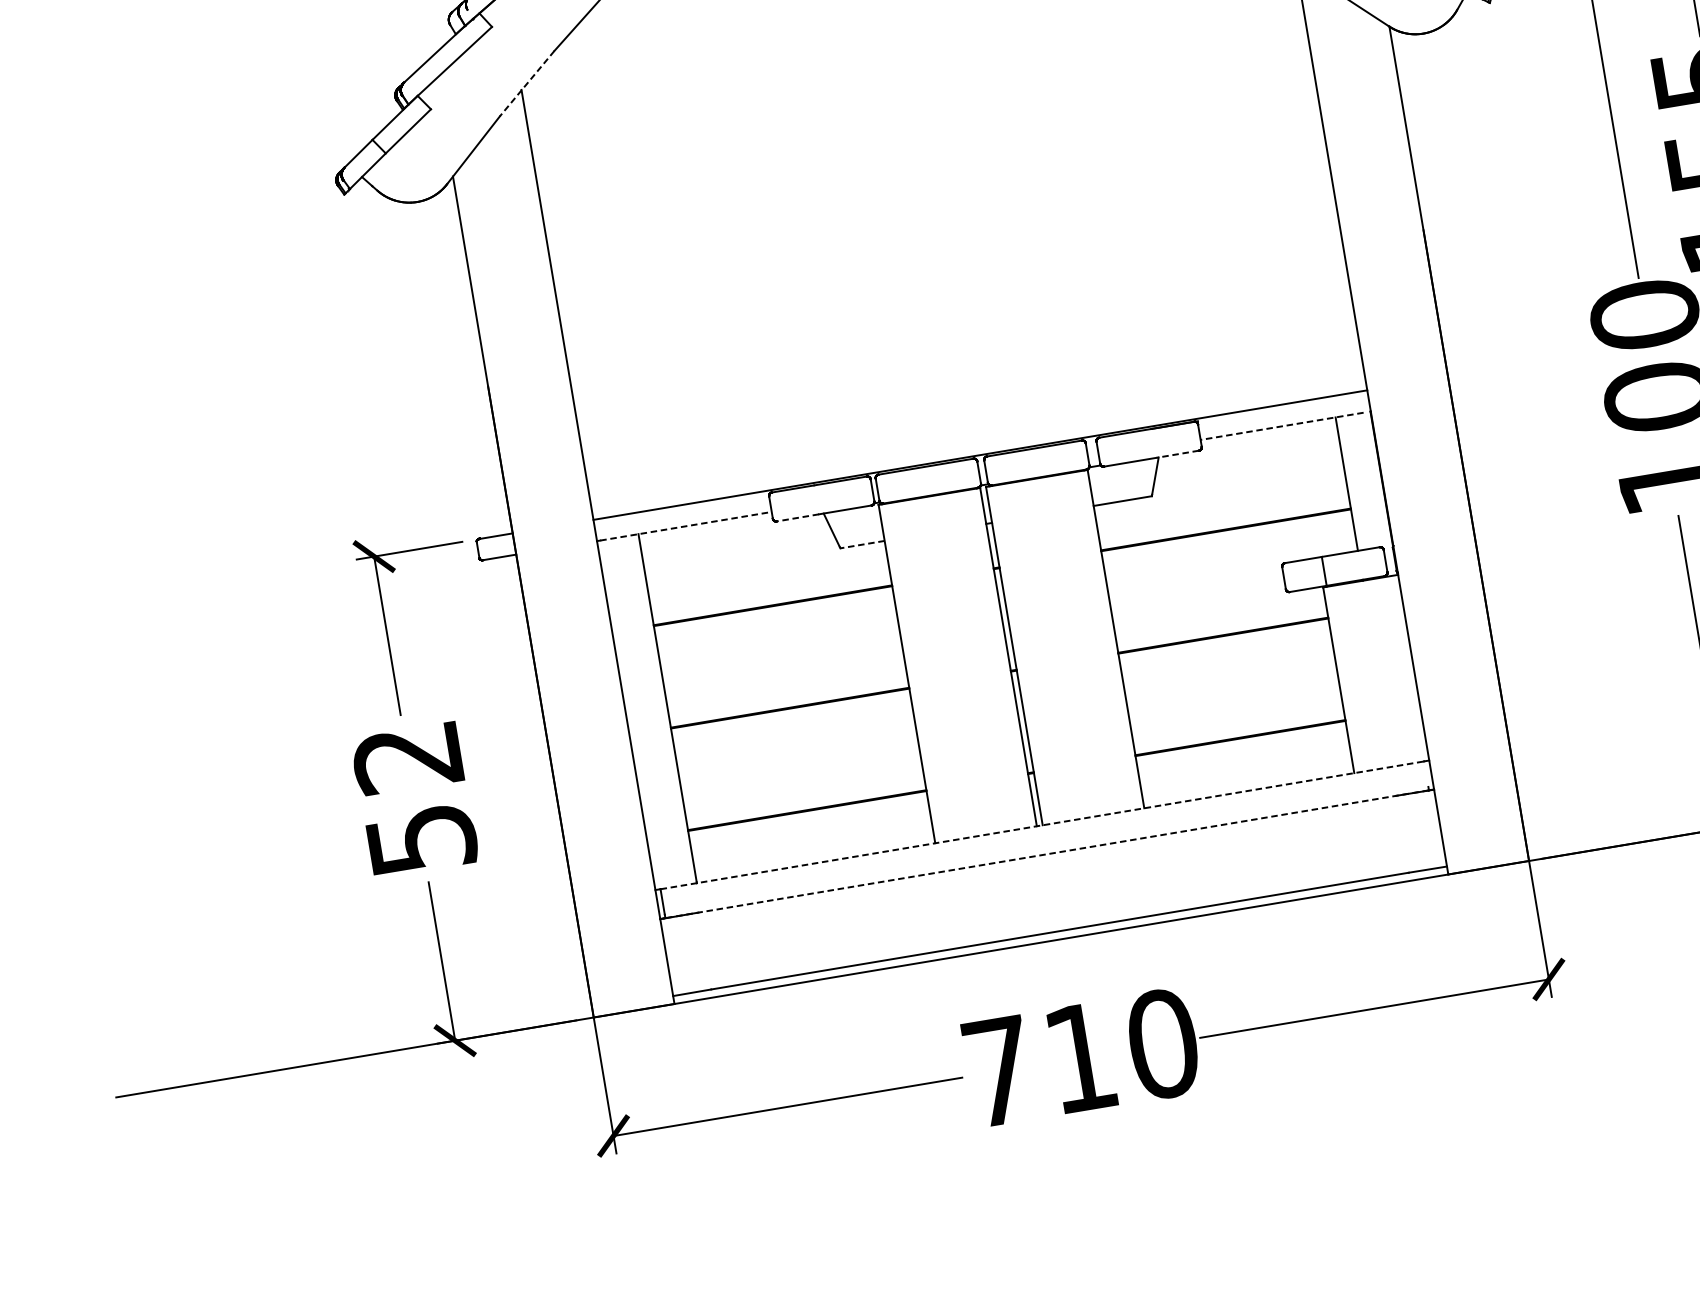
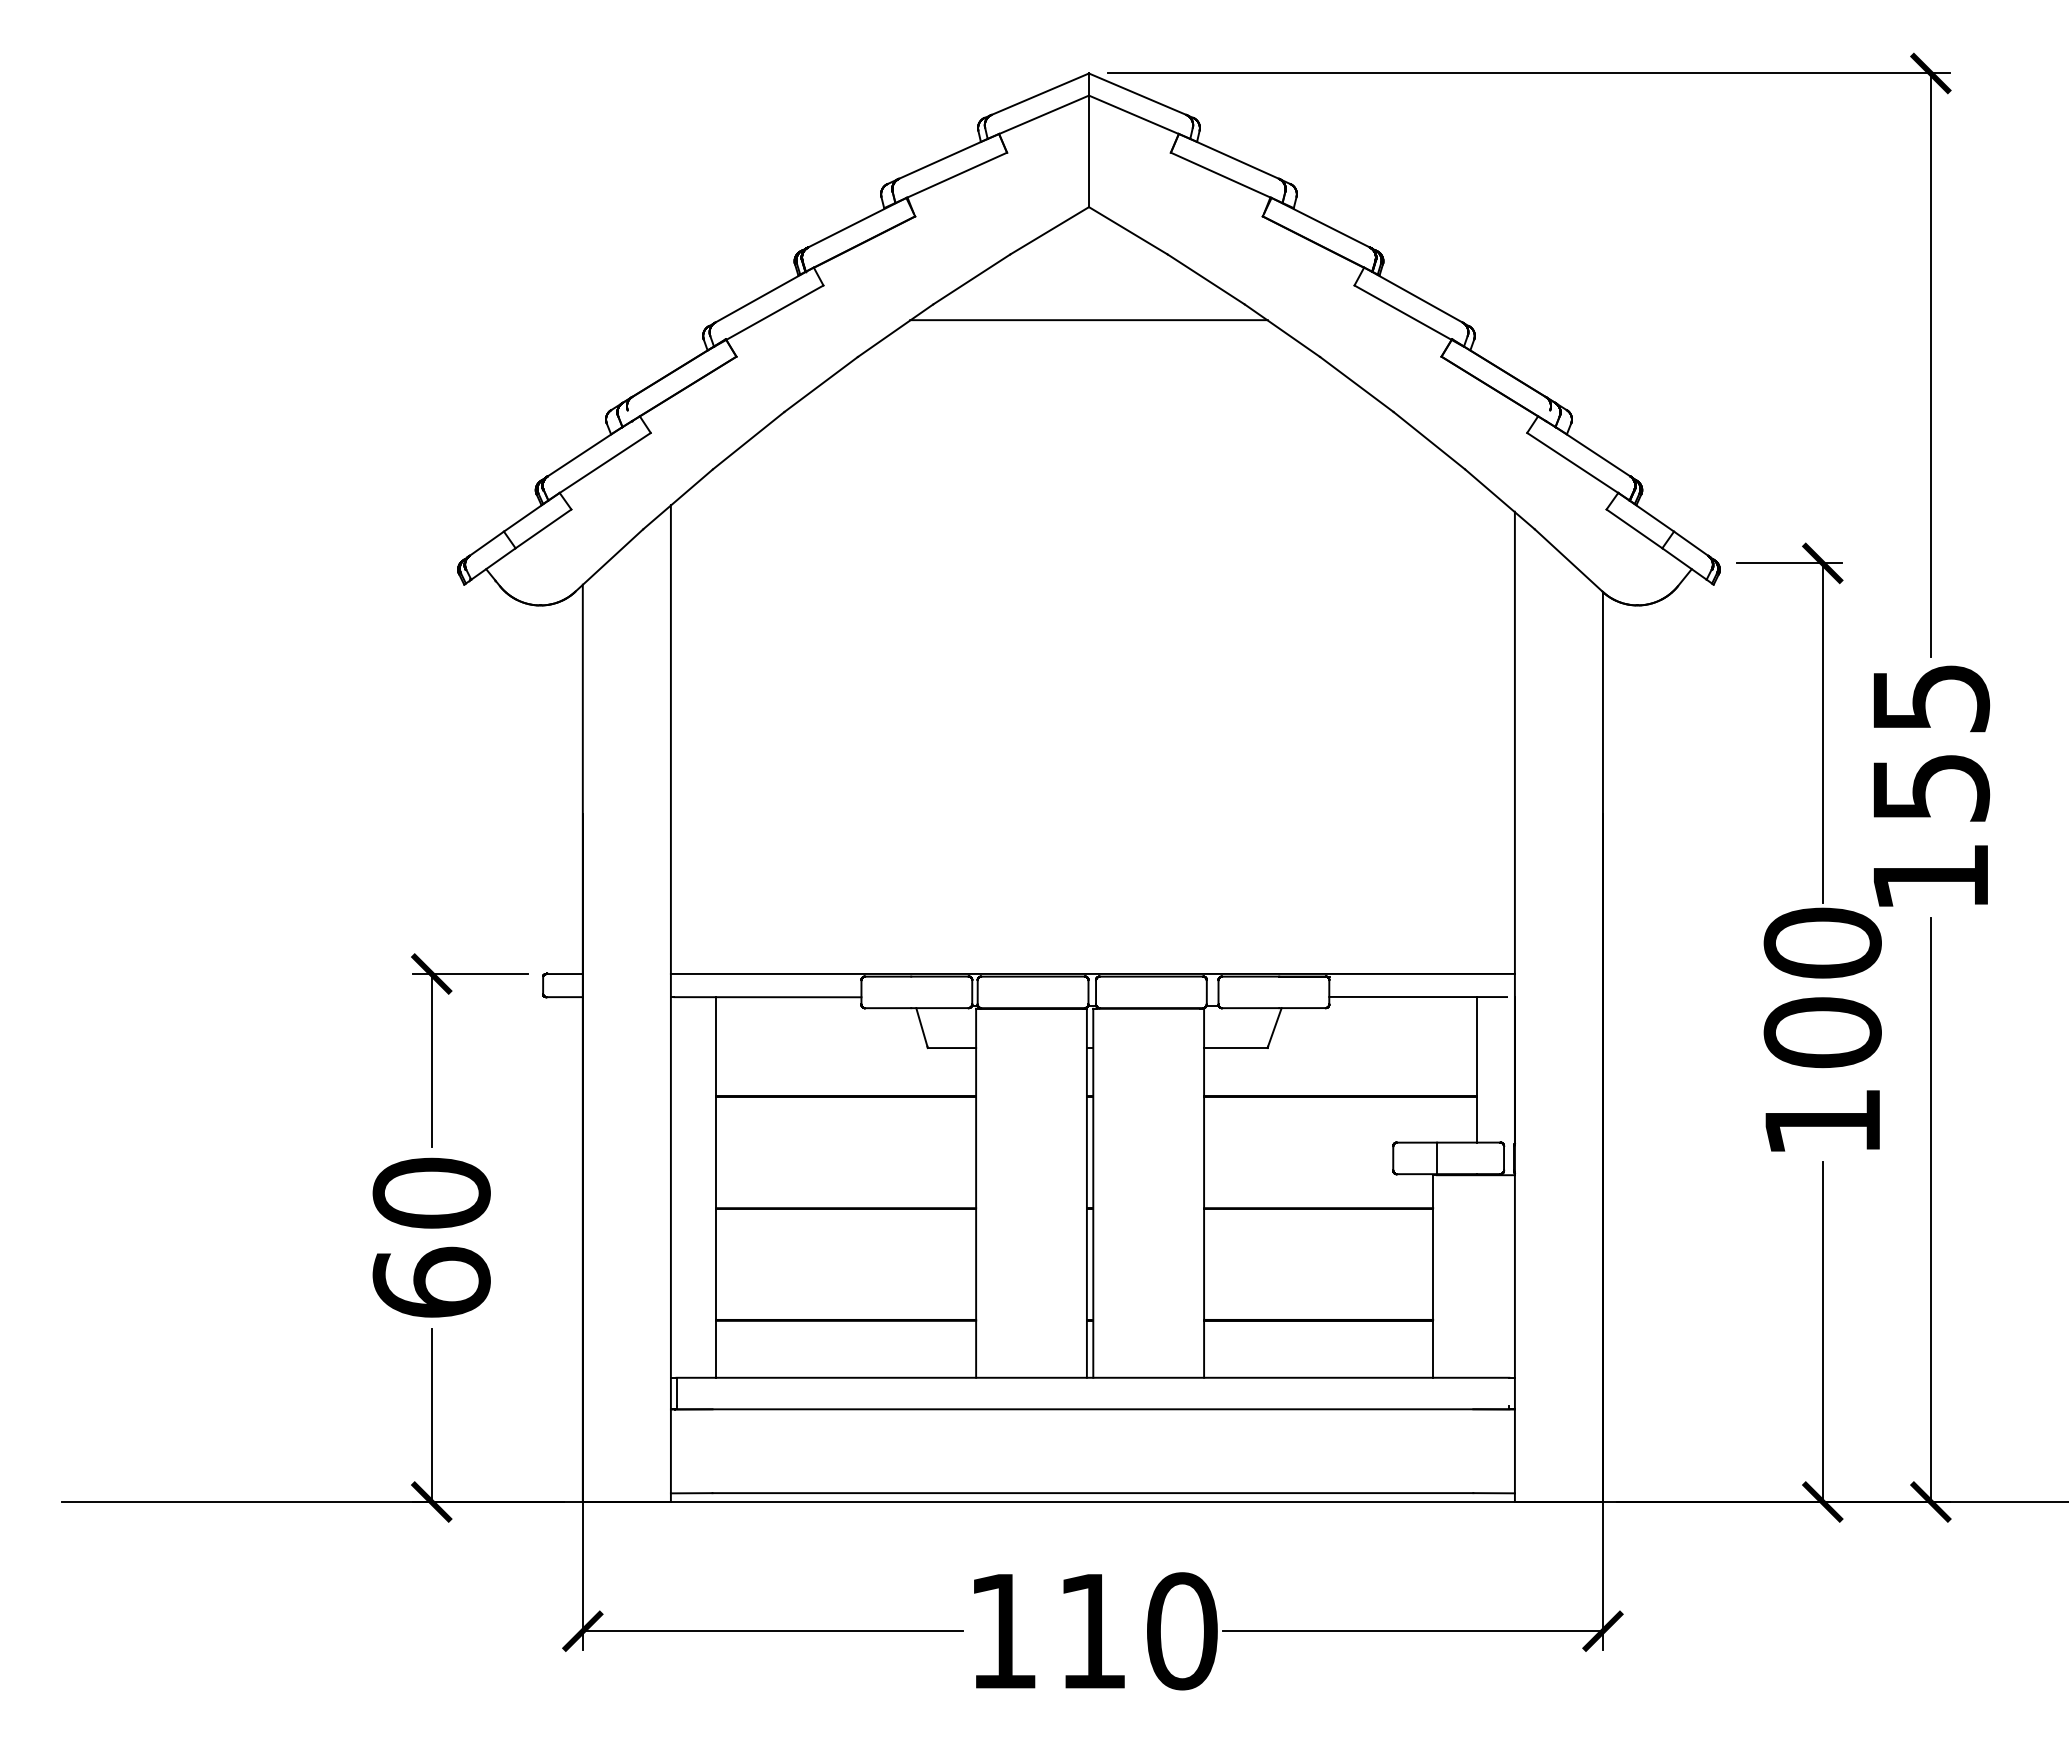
line: (527, 83) -> (678, 499), dashed -> solid
line: (1282, 426) -> (1418, 997), dashed -> solid
line: (1176, 454) -> (1301, 1008), dashed -> solid
line: (797, 518) -> (887, 1008), dashed -> solid
line: (685, 526) -> (767, 997), dashed -> solid
line: (862, 545) -> (951, 1048), dashed -> solid
text: (414, 798) -> (431, 1237), 52 -> 60
line: (1042, 824) -> (1093, 1377), dashed -> solid
line: (1046, 854) -> (1092, 1409), dashed -> solid
text: (999, 1071) -> (1003, 1631), 710 -> 110

